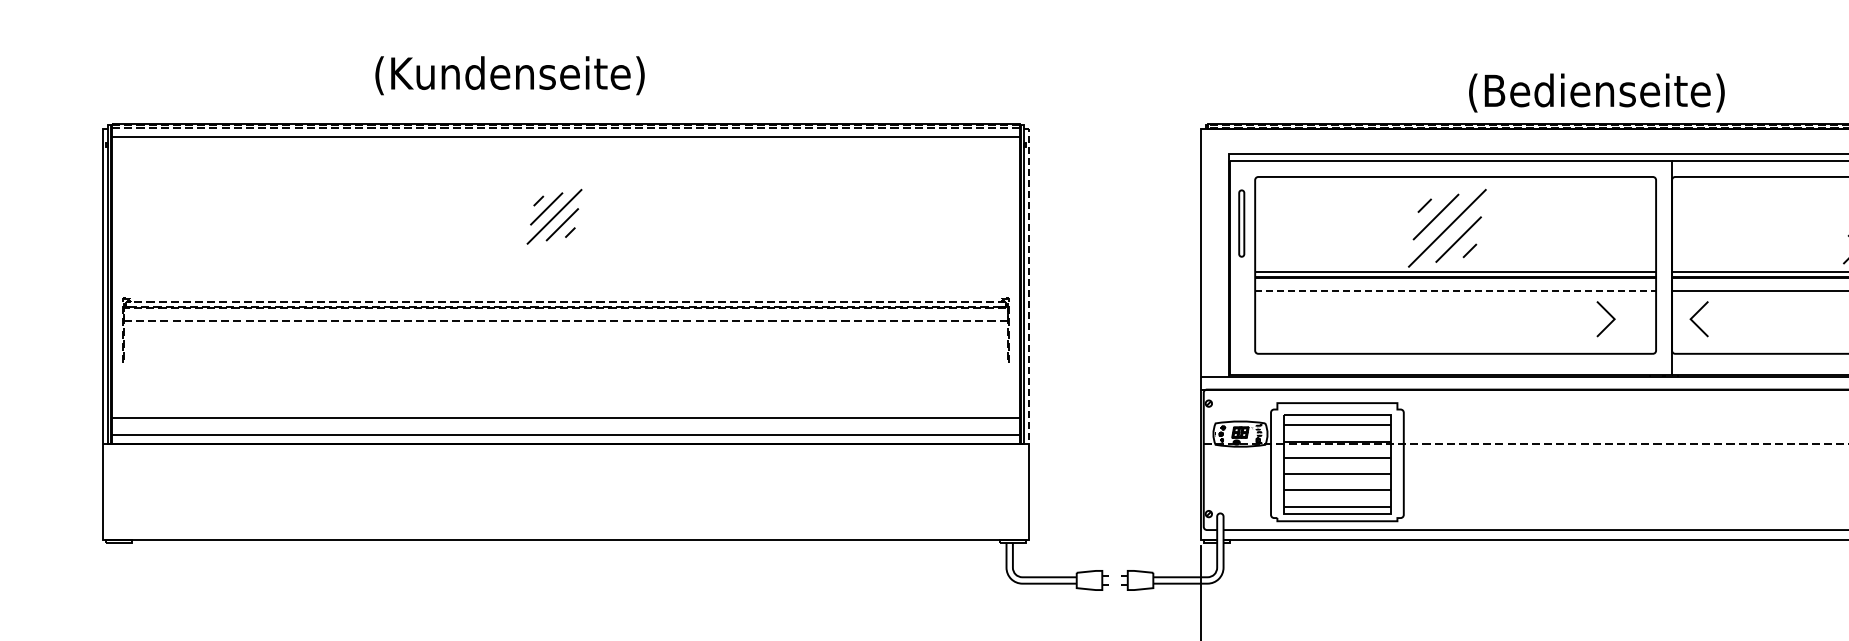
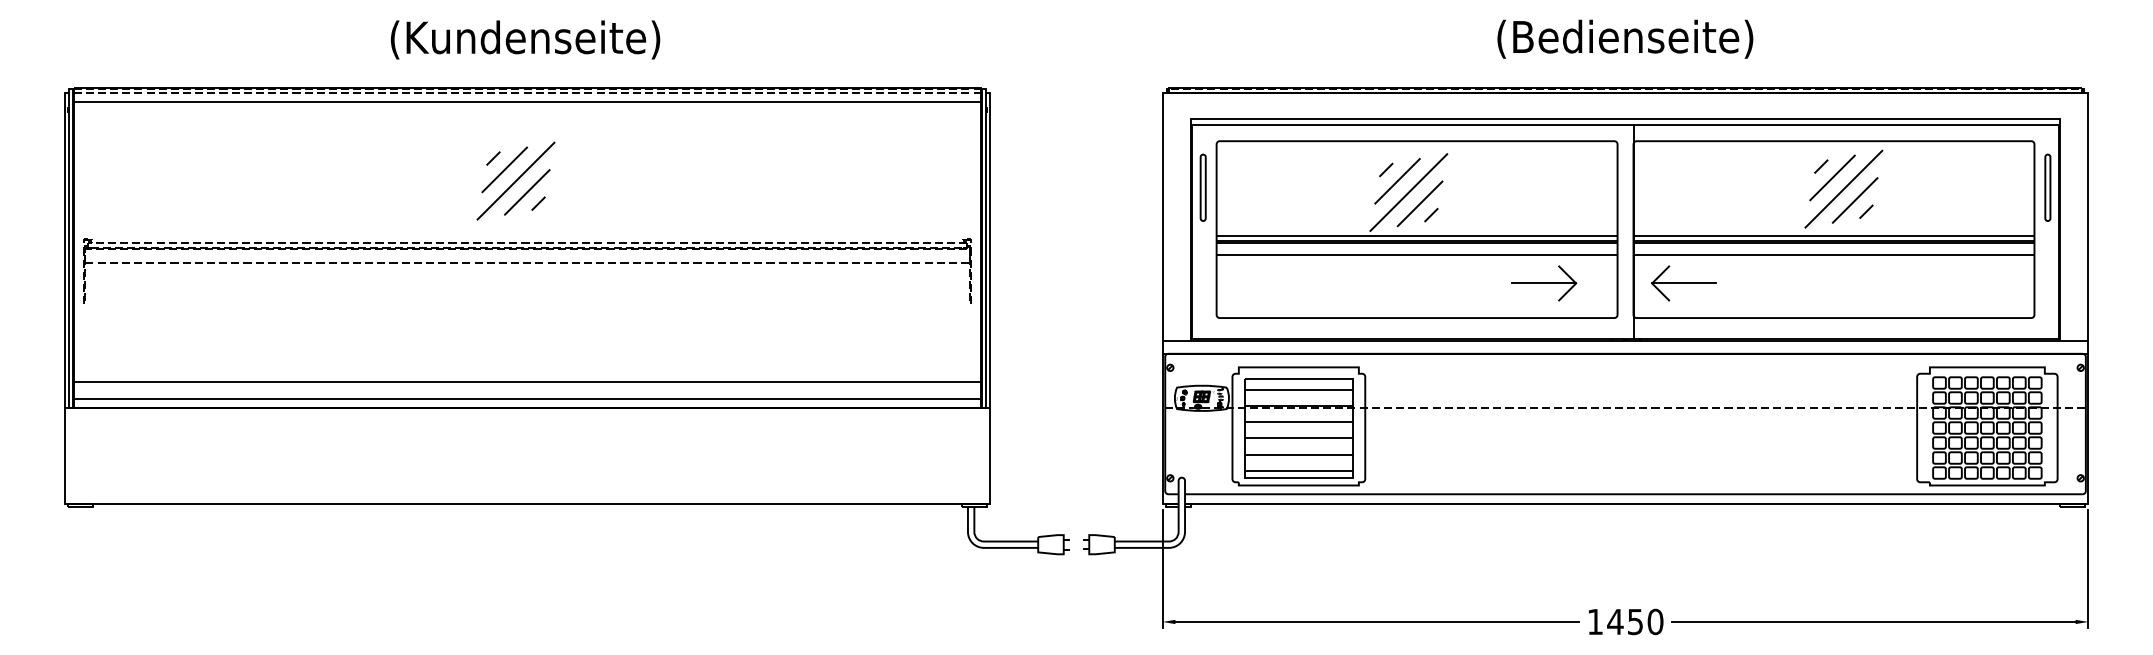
text: (510, 75) -> (525, 39), moved
text: (1597, 92) -> (1625, 38), moved
part: (554, 216) -> (515, 180), size x1.43
line: (1029, 284) -> (990, 248), dashed -> solid
line: (1456, 291) -> (1417, 255), dashed -> solid
line: (1583, 319) -> (1544, 283), added
line: (1722, 319) -> (1683, 283), added
part: (566, 322) -> (527, 263), moved

